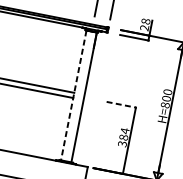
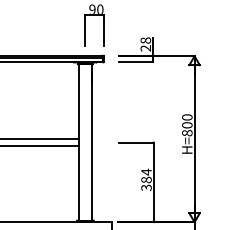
line: (73, 96) -> (79, 143), dashed -> solid
line: (121, 104) -> (136, 142), dashed -> solid

